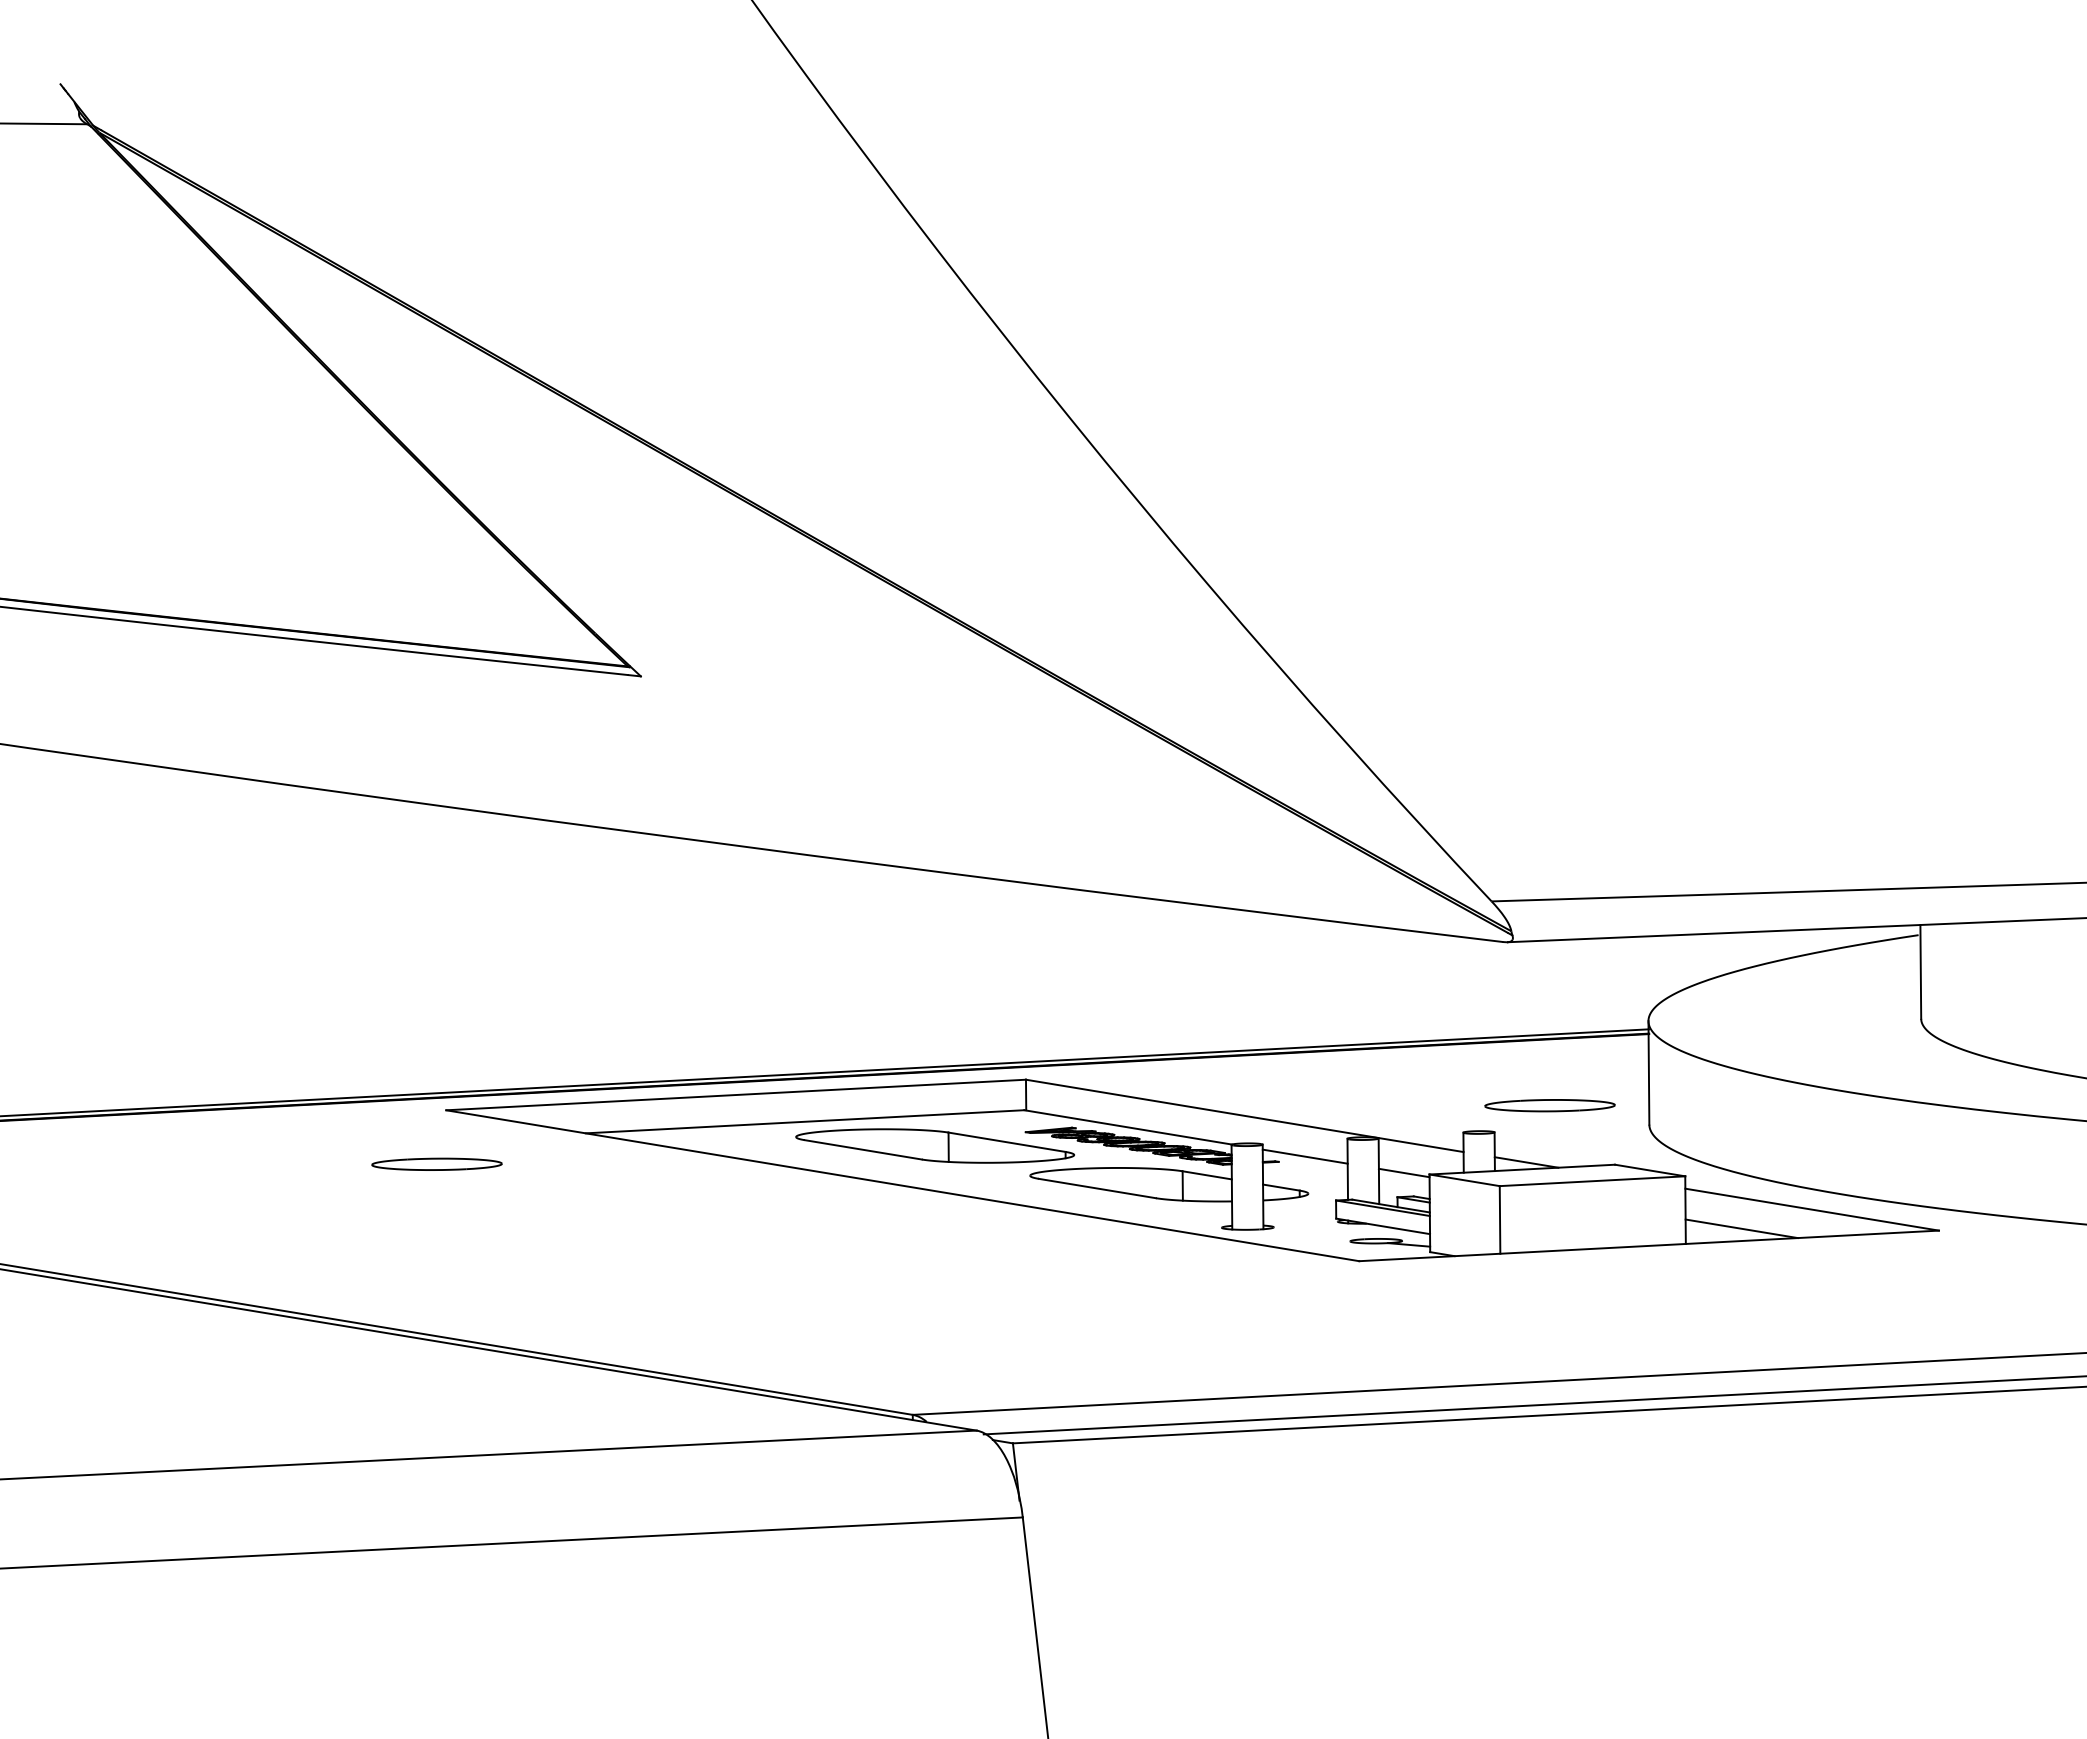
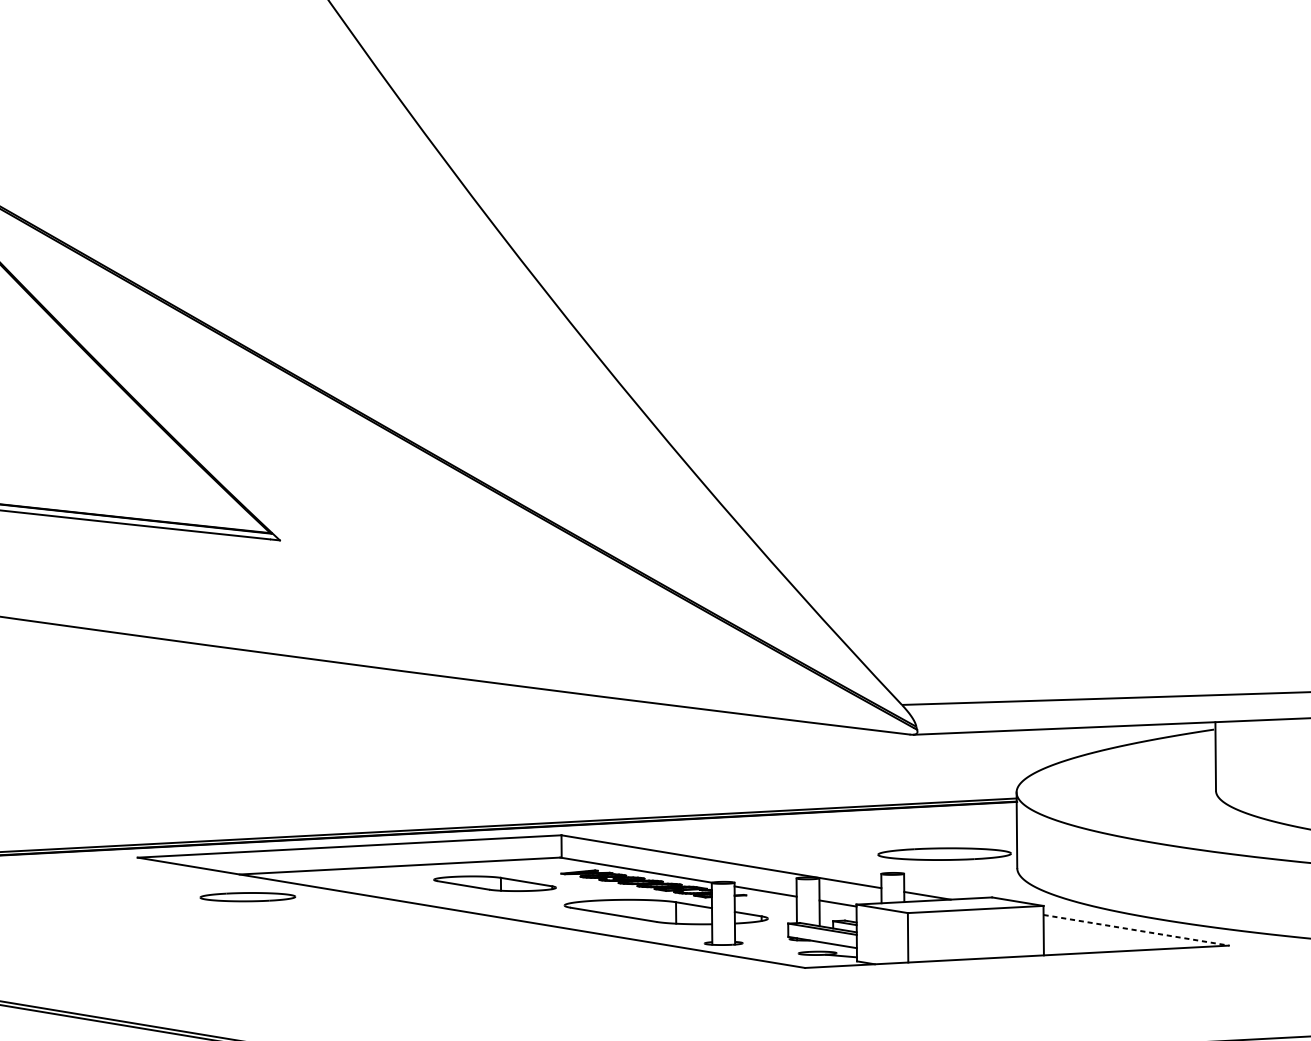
part: (1549, 1105) -> (944, 854), size x1.4
part: (934, 1145) -> (494, 883), size x0.6
part: (436, 1163) -> (247, 896), moved
line: (1812, 1209) -> (1136, 930), solid -> dashed
line: (1741, 1228) -> (1084, 944), removed

